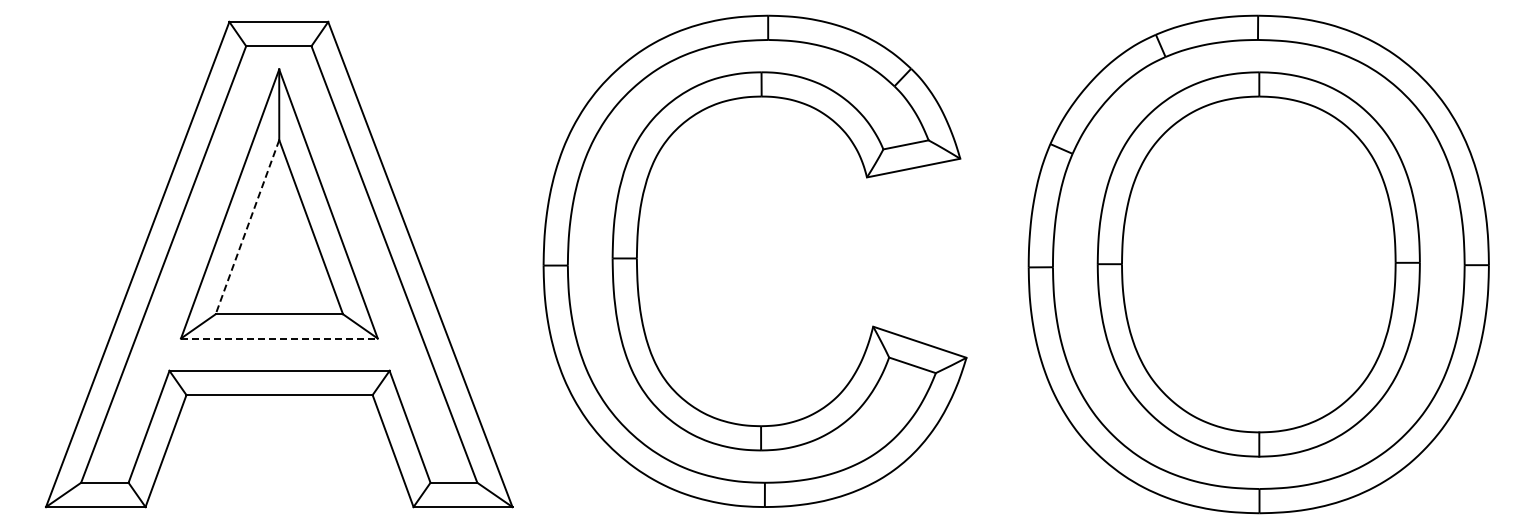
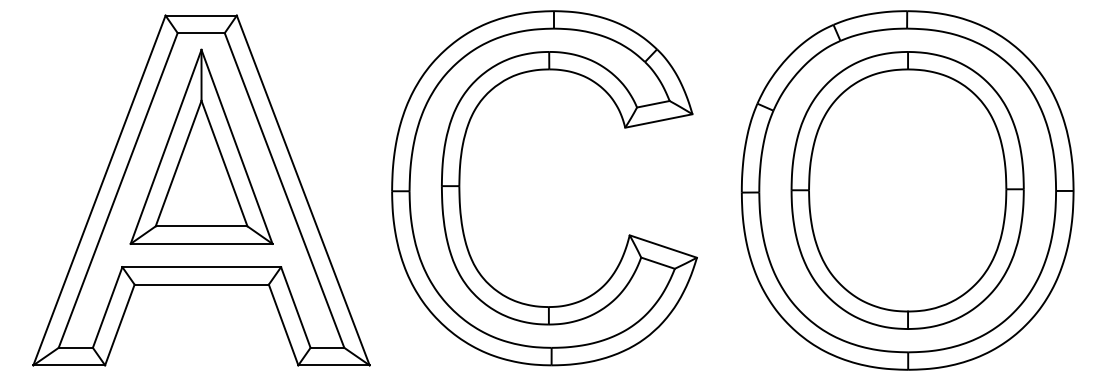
line: (247, 227) -> (178, 163), dashed -> solid
line: (279, 338) -> (201, 243), dashed -> solid

